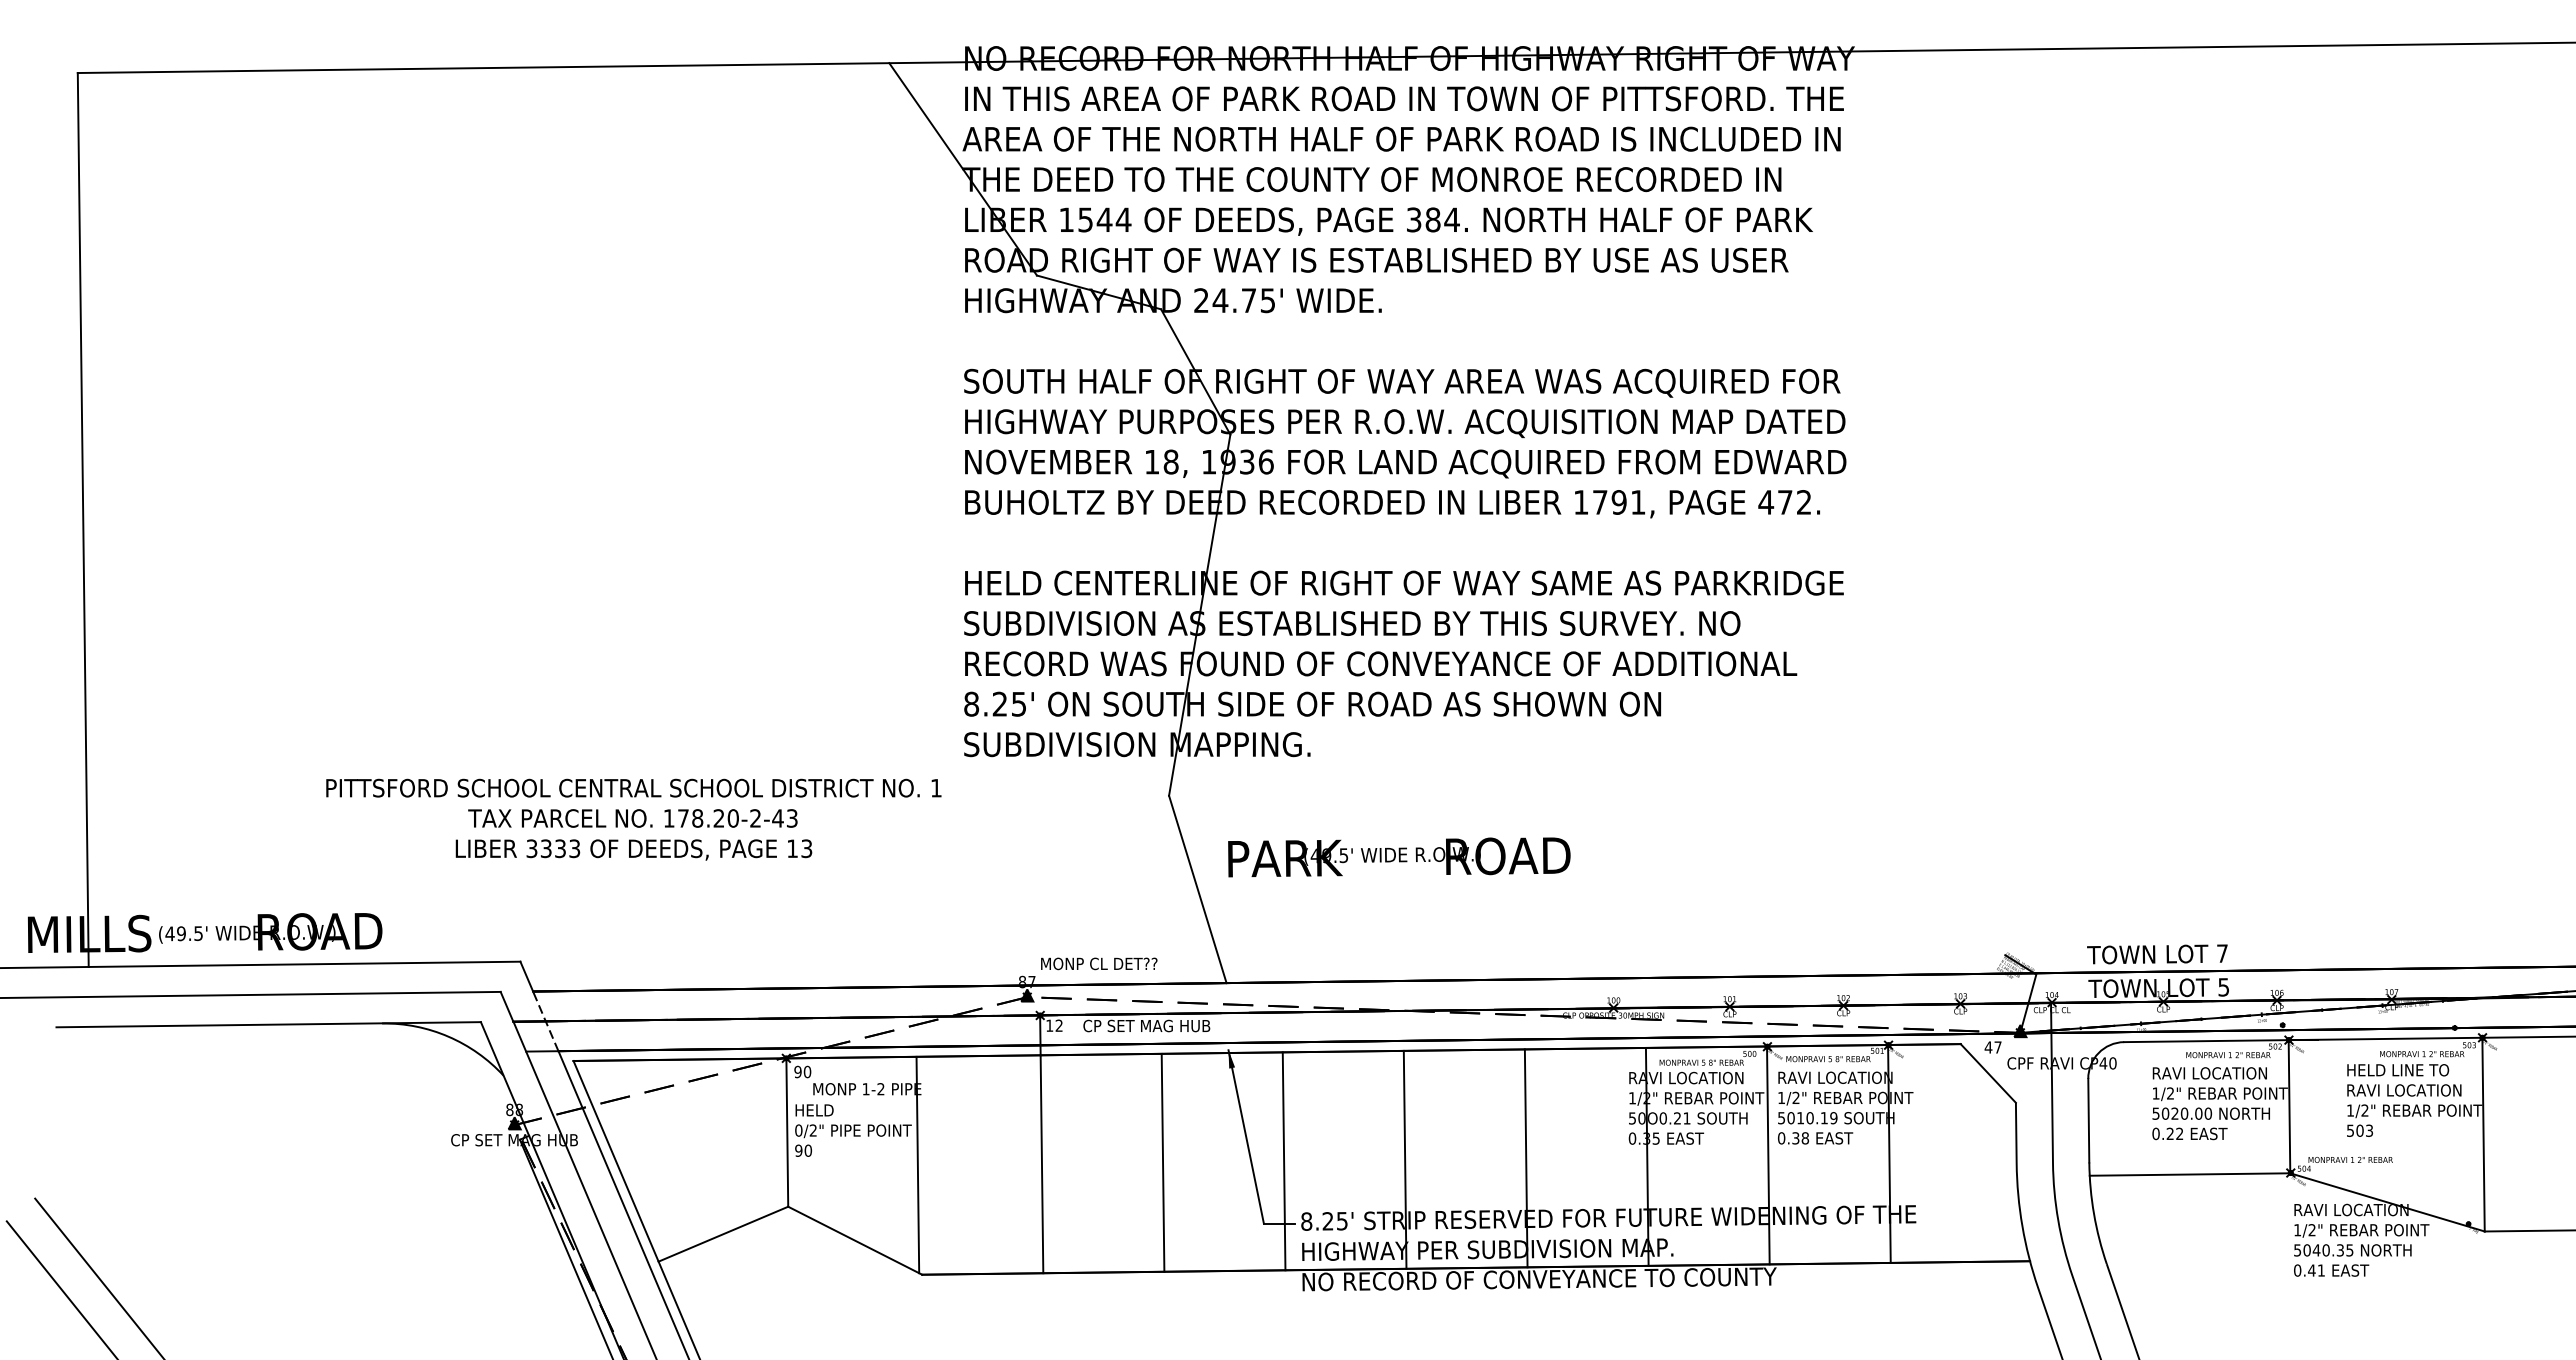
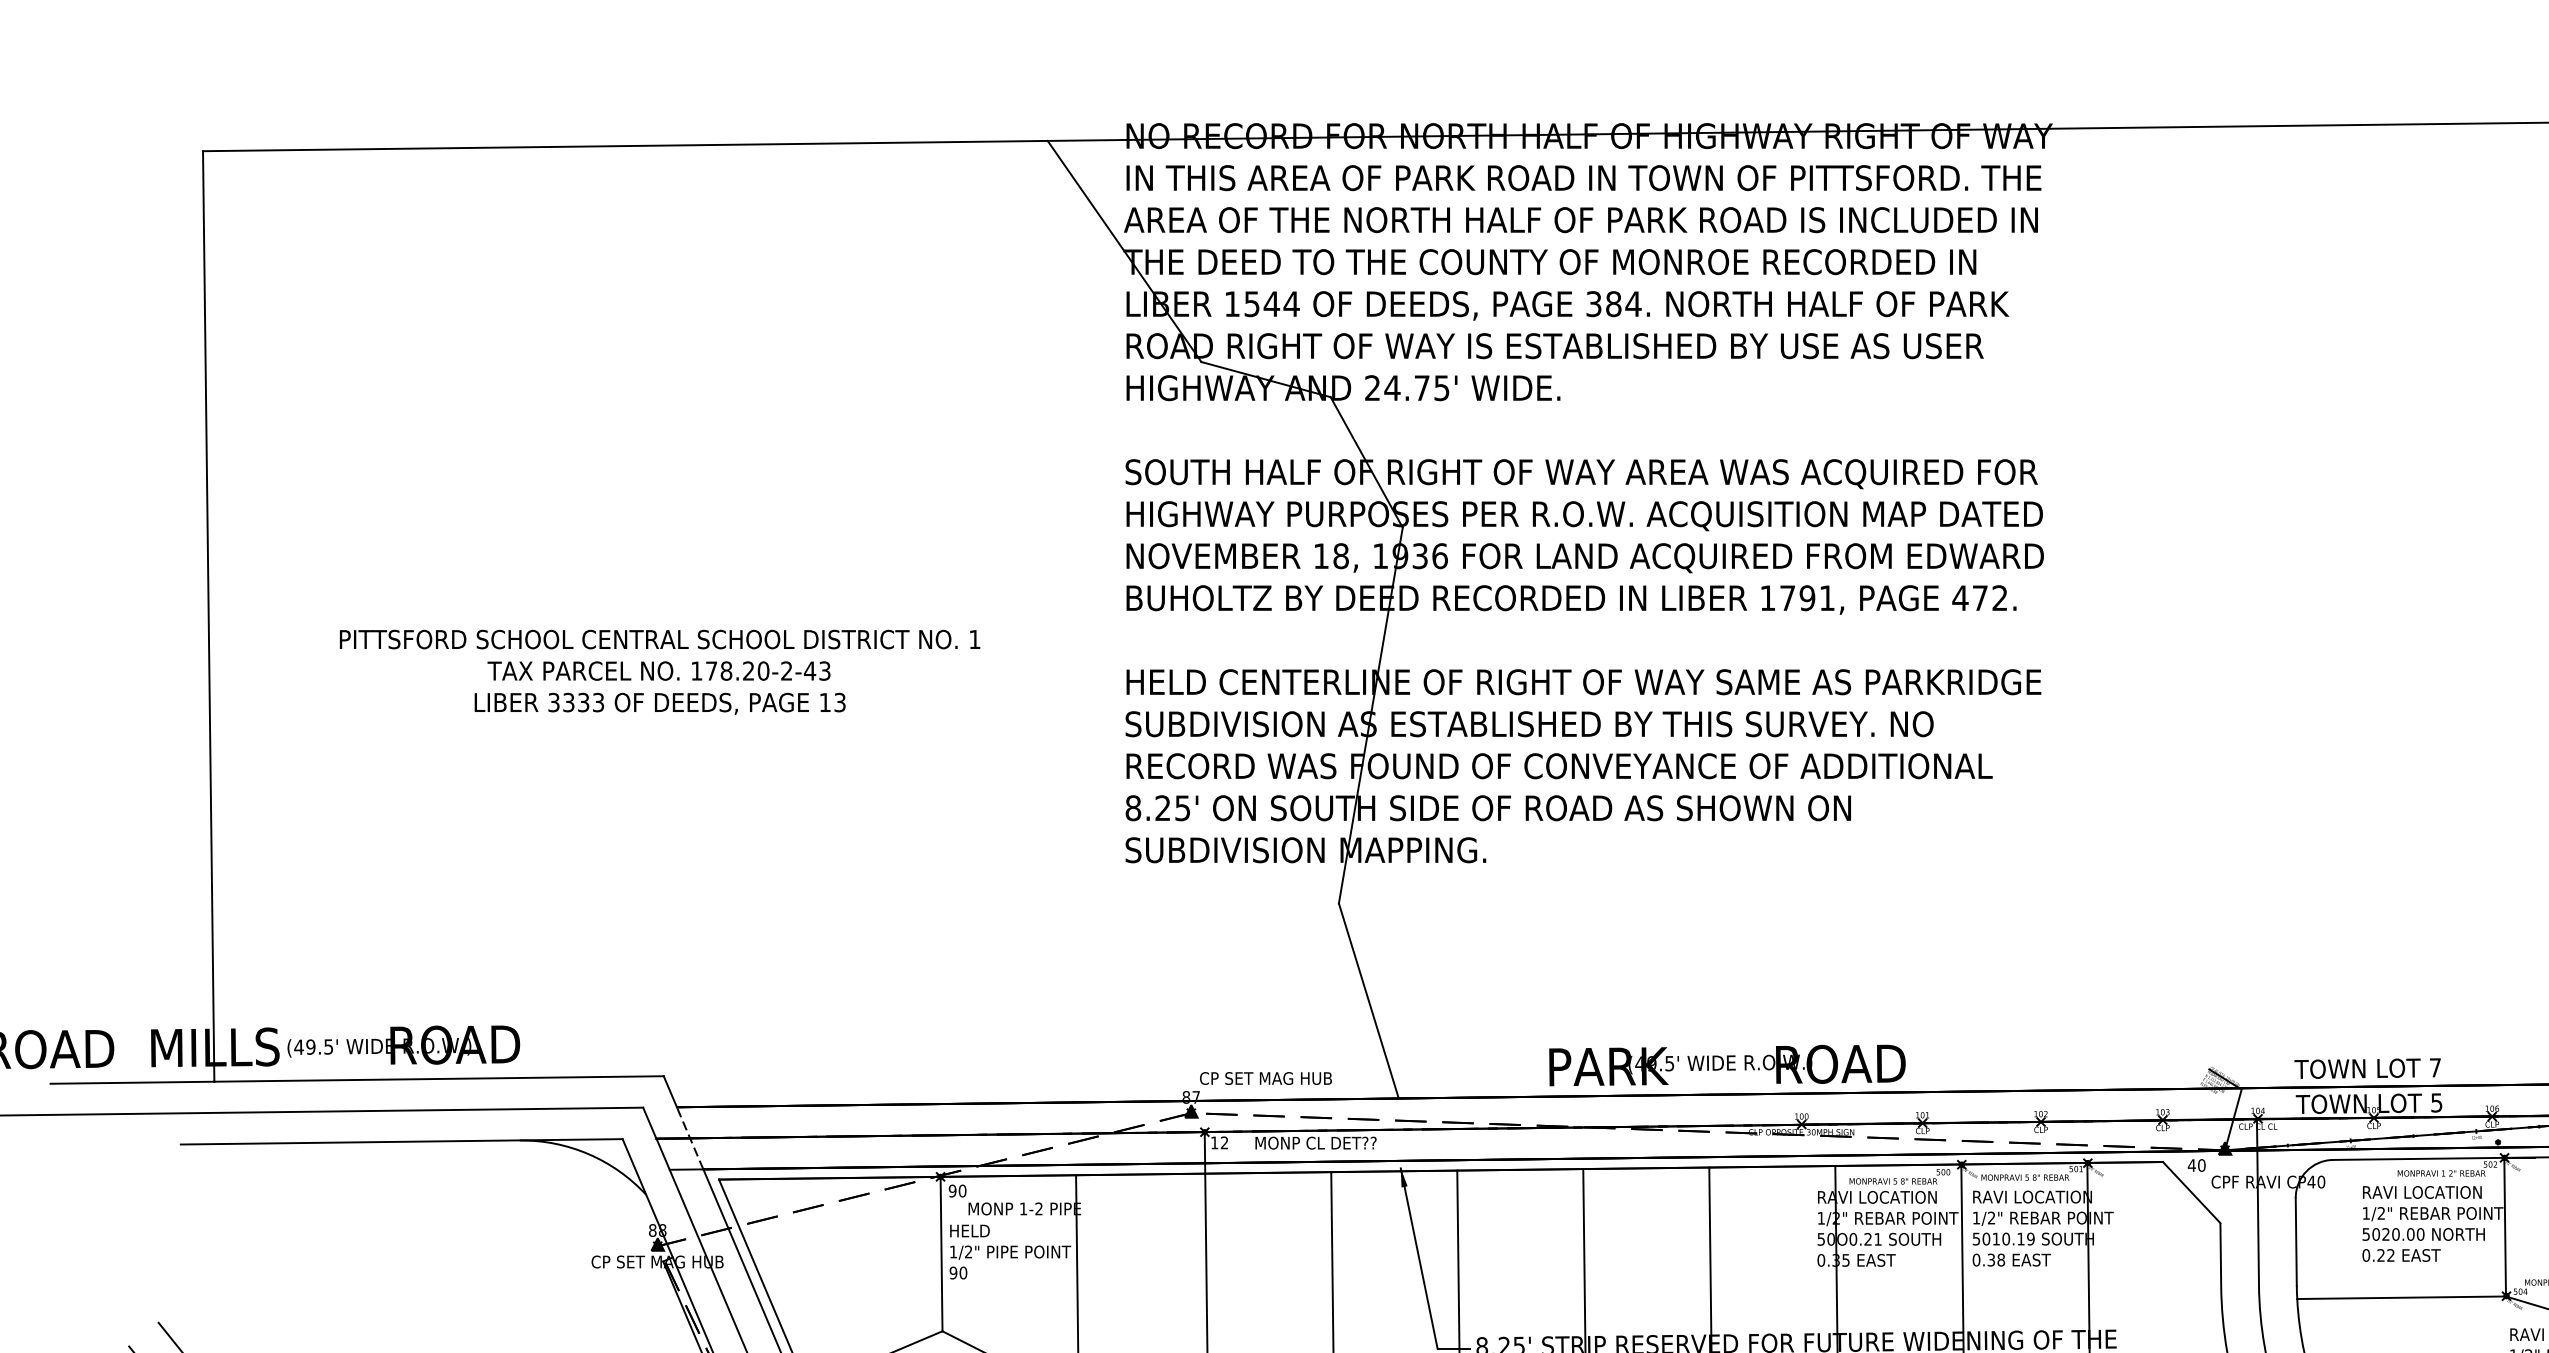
text: (633, 819) -> (659, 672), moved
text: (1399, 857) -> (1727, 1065), moved
text: (1098, 963) -> (1265, 1078), MONP CL DET?? -> CP SET MAG HUB
text: (1146, 1025) -> (1315, 1142), CP SET MAG HUB -> MONP CL DET??
text: (1997, 1047) -> (2201, 1165), 47 -> 40
text: (798, 1130) -> (953, 1251), 0/2" -> 1/2"

